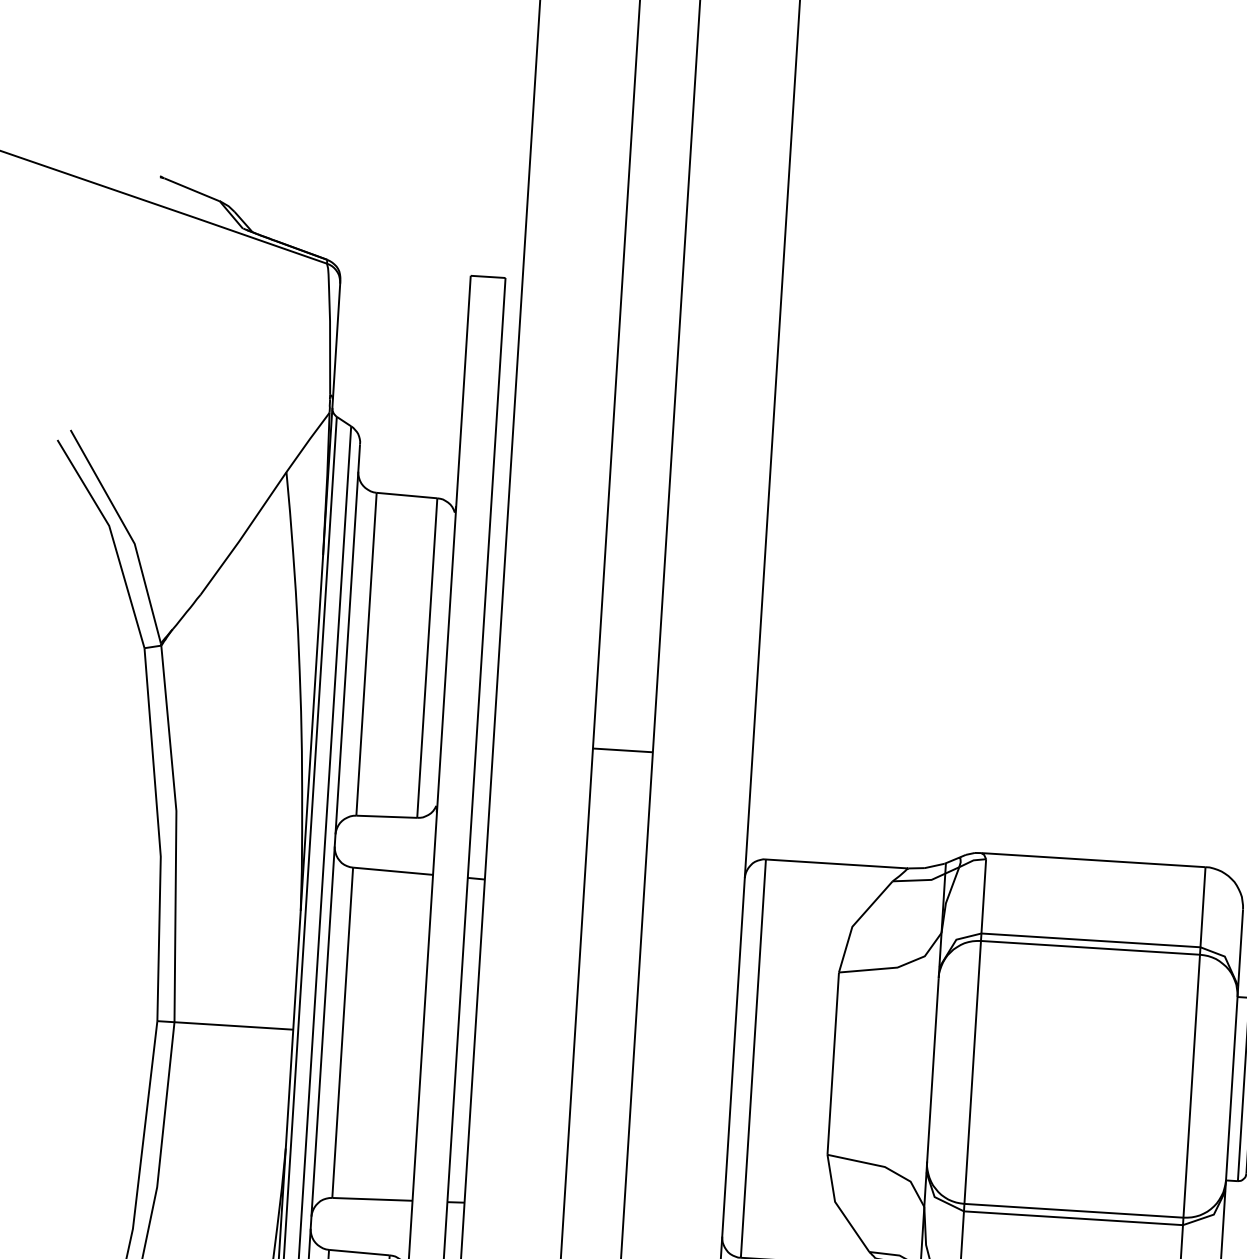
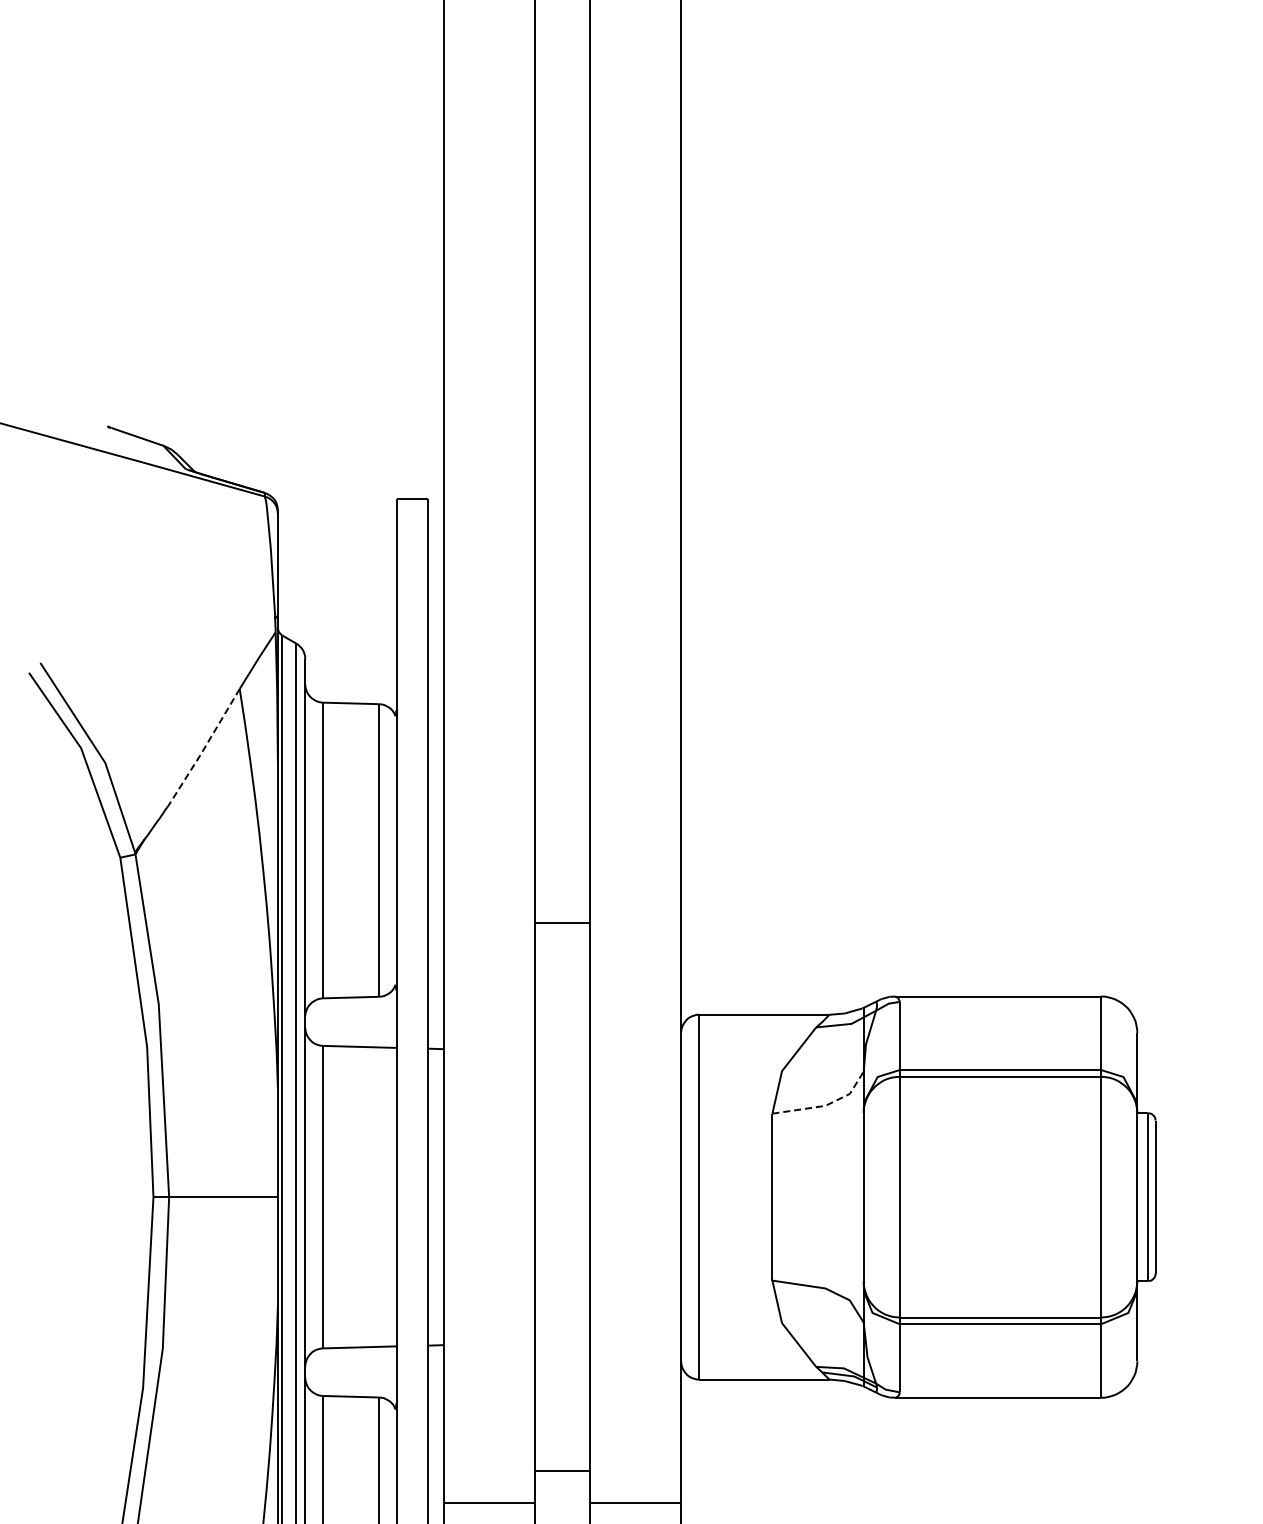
line: (243, 535) -> (204, 749), solid -> dashed
line: (898, 967) -> (826, 1105), solid -> dashed

